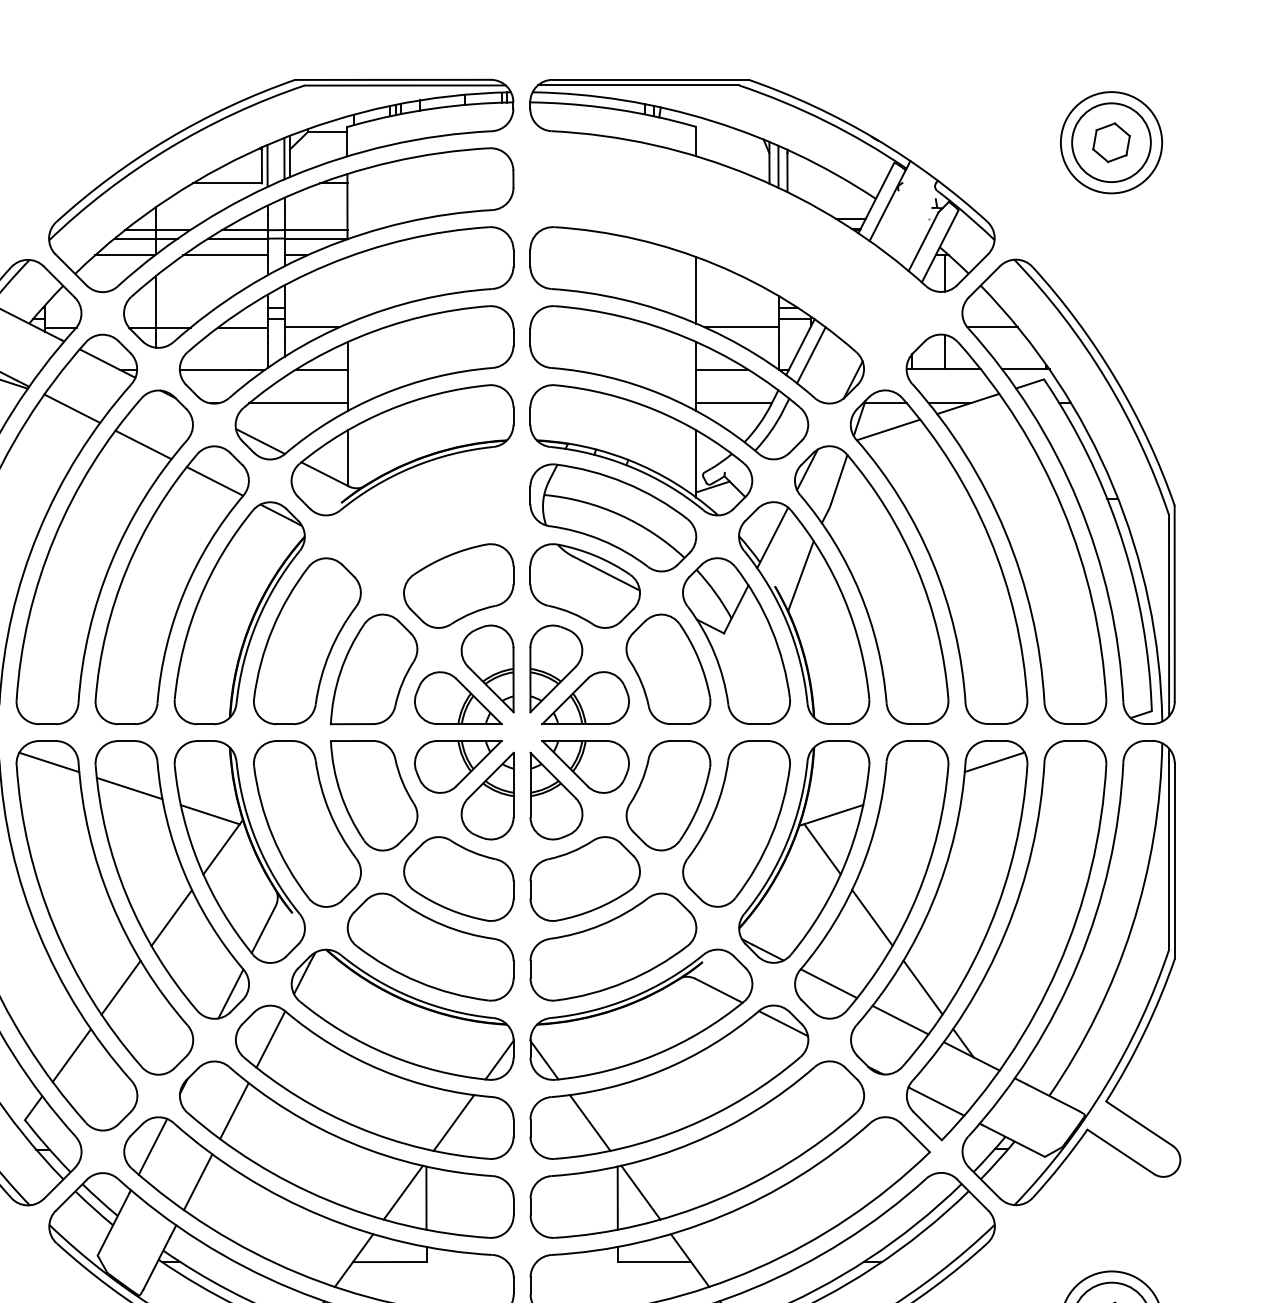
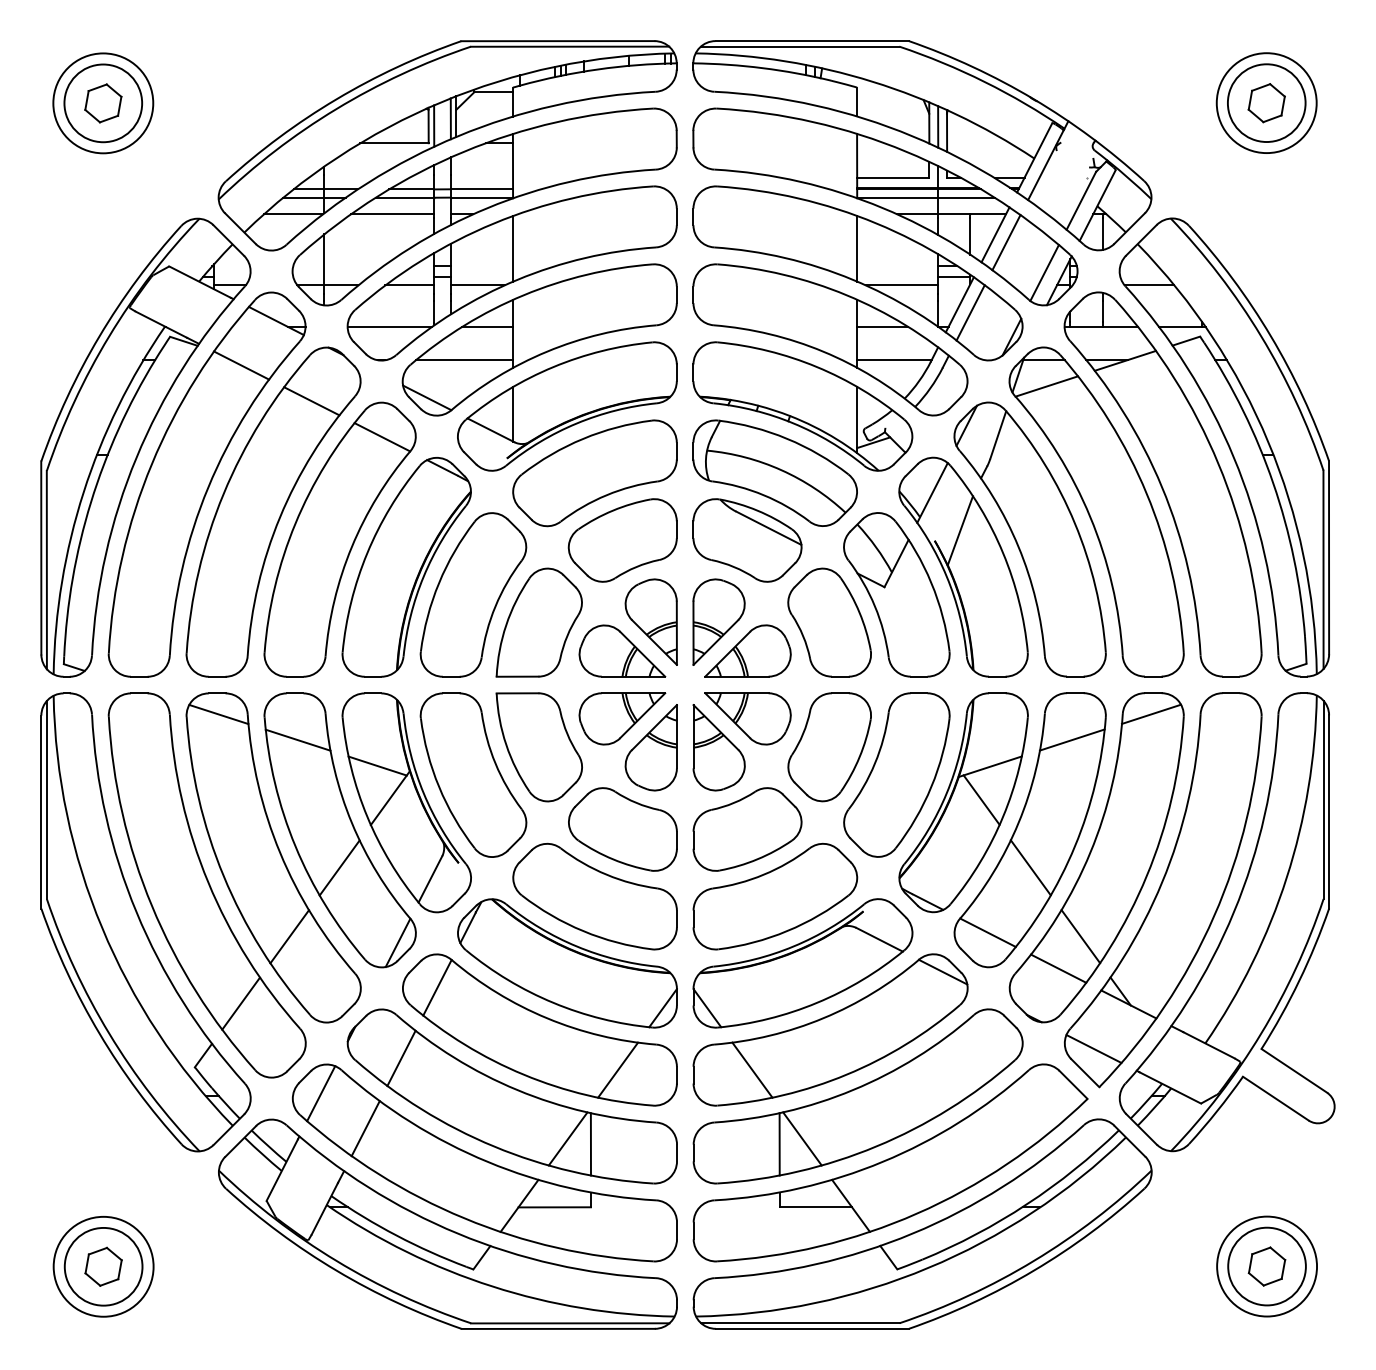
part: (725, 247) -> (885, 206), added
line: (347, 290) -> (513, 248), added
part: (430, 518) -> (594, 473), added
line: (913, 787) -> (1071, 739), added

